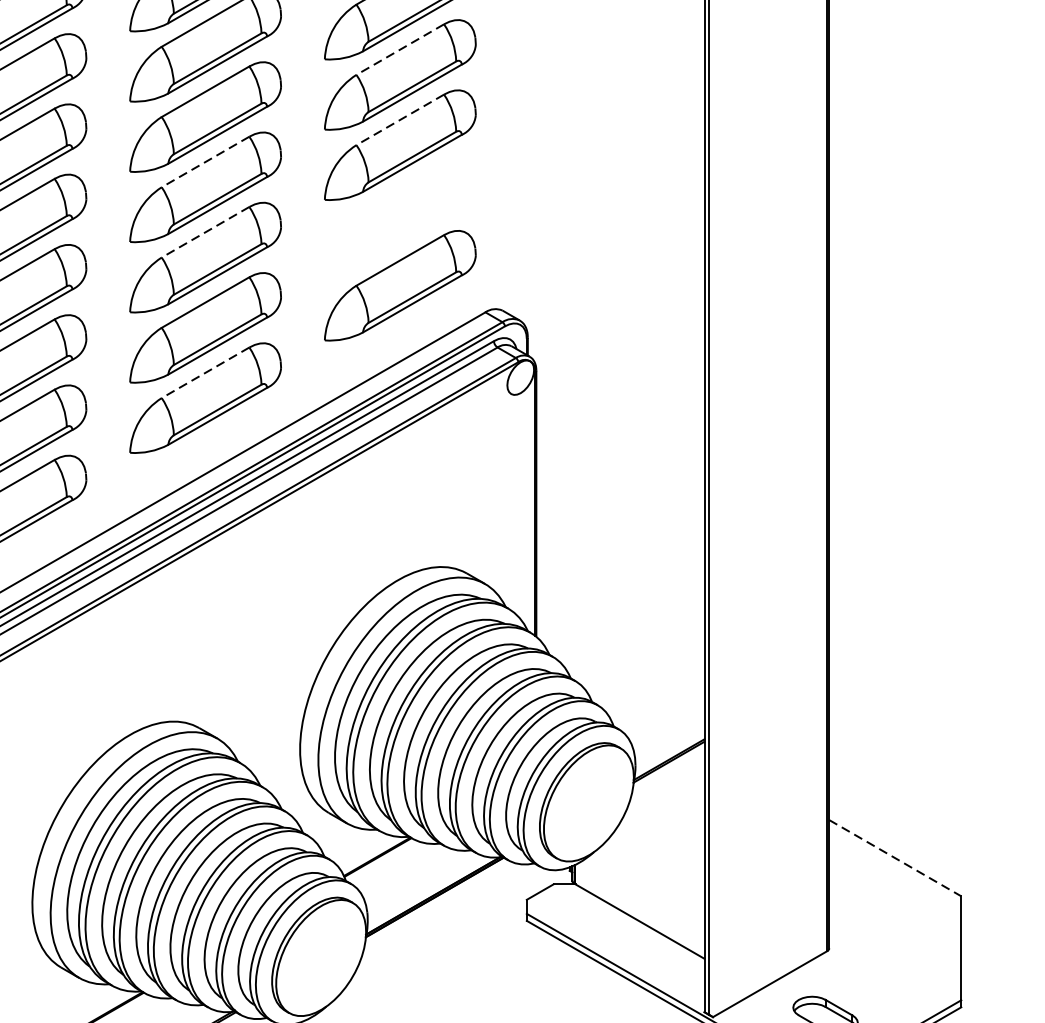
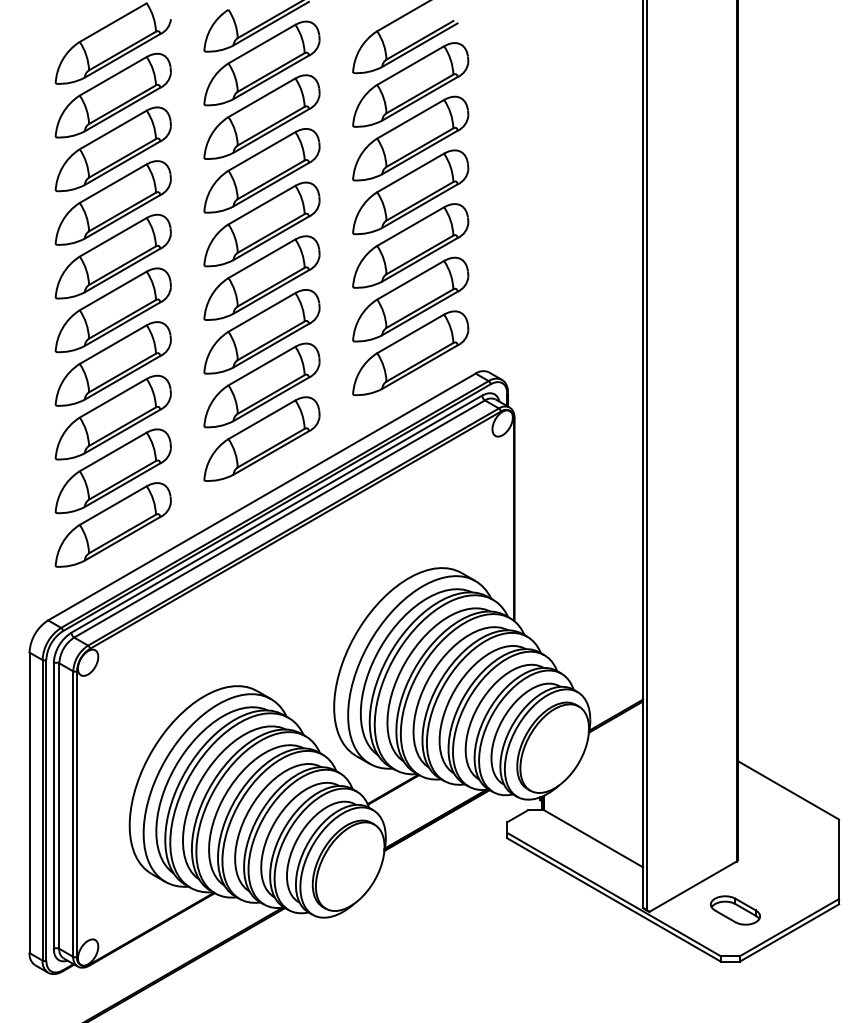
line: (400, 49) -> (410, 172), dashed -> solid
line: (400, 119) -> (410, 226), dashed -> solid
line: (204, 161) -> (261, 258), dashed -> solid
part: (400, 215) -> (410, 299), added
line: (204, 232) -> (261, 312), dashed -> solid
line: (204, 372) -> (261, 419), dashed -> solid
line: (896, 858) -> (789, 790), dashed -> solid

